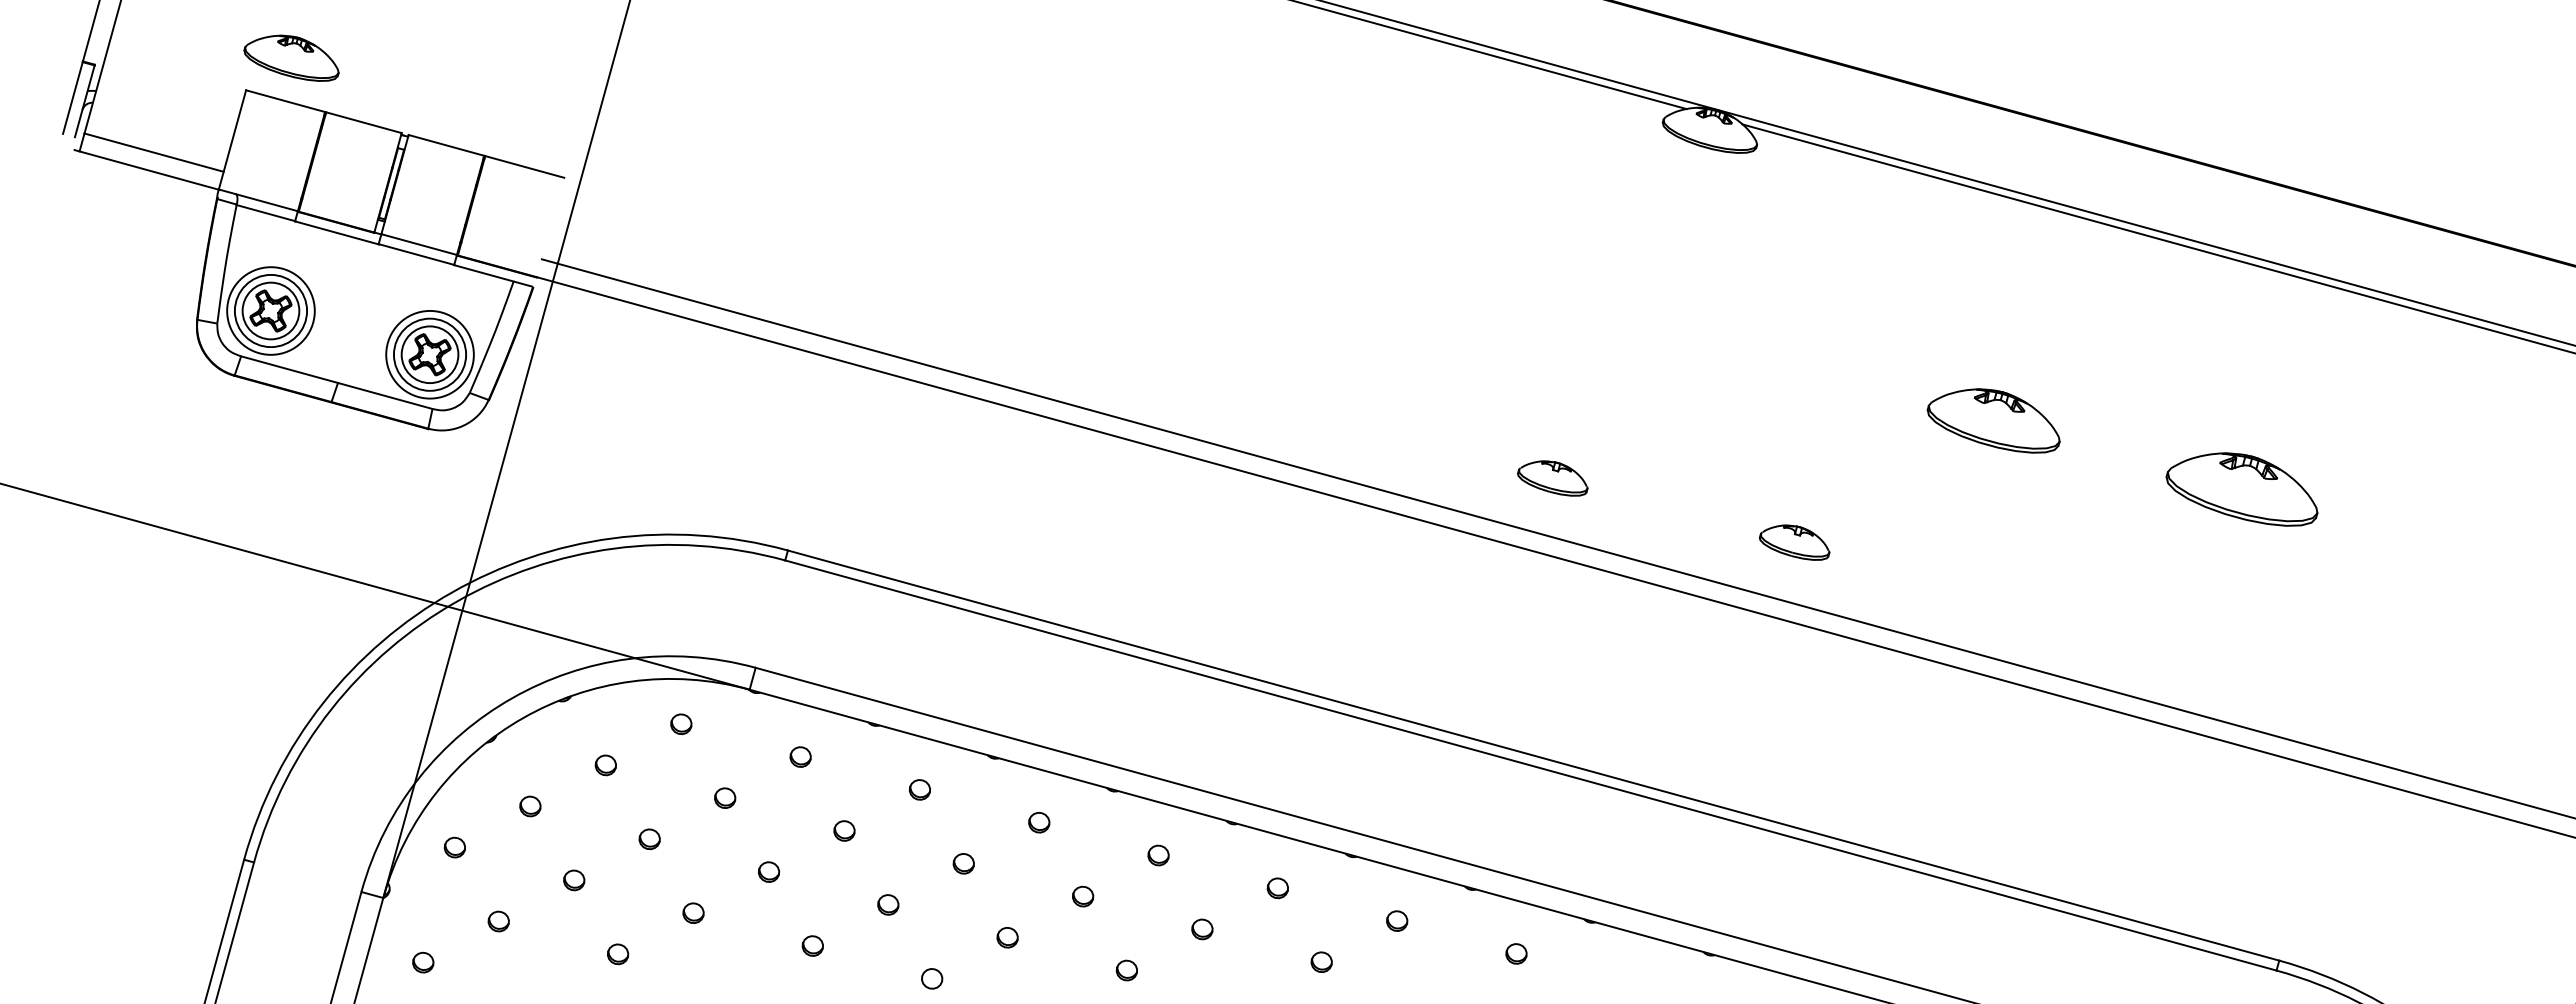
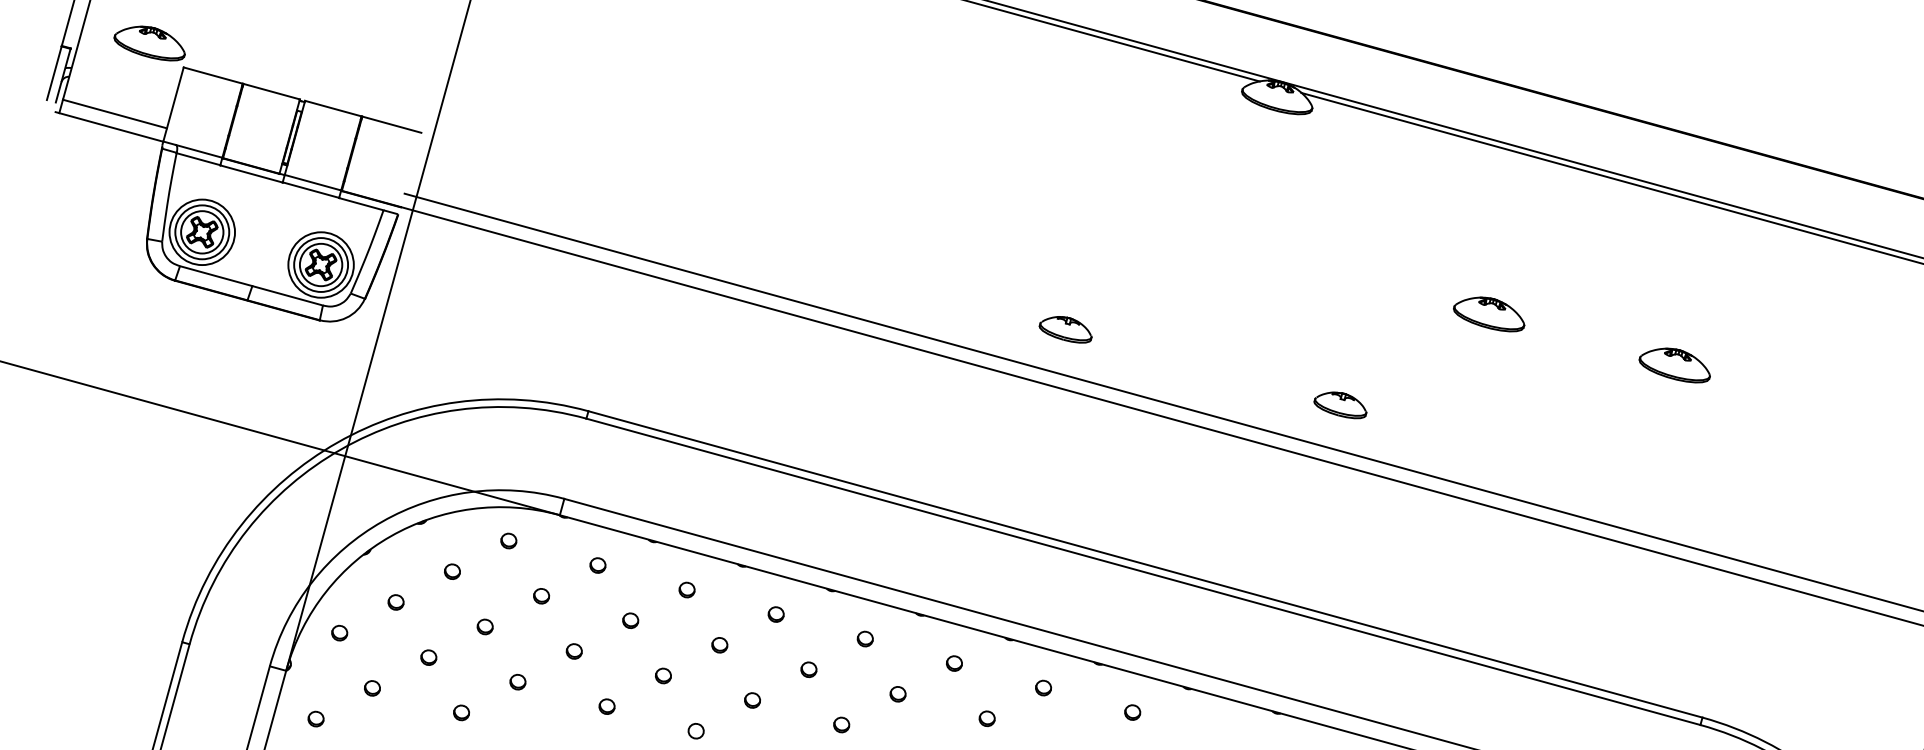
part: (291, 57) -> (149, 42), moved
part: (1993, 420) -> (1489, 314), size x0.71
part: (1552, 478) -> (1065, 329), moved
part: (2242, 488) -> (1675, 364), size x0.62

